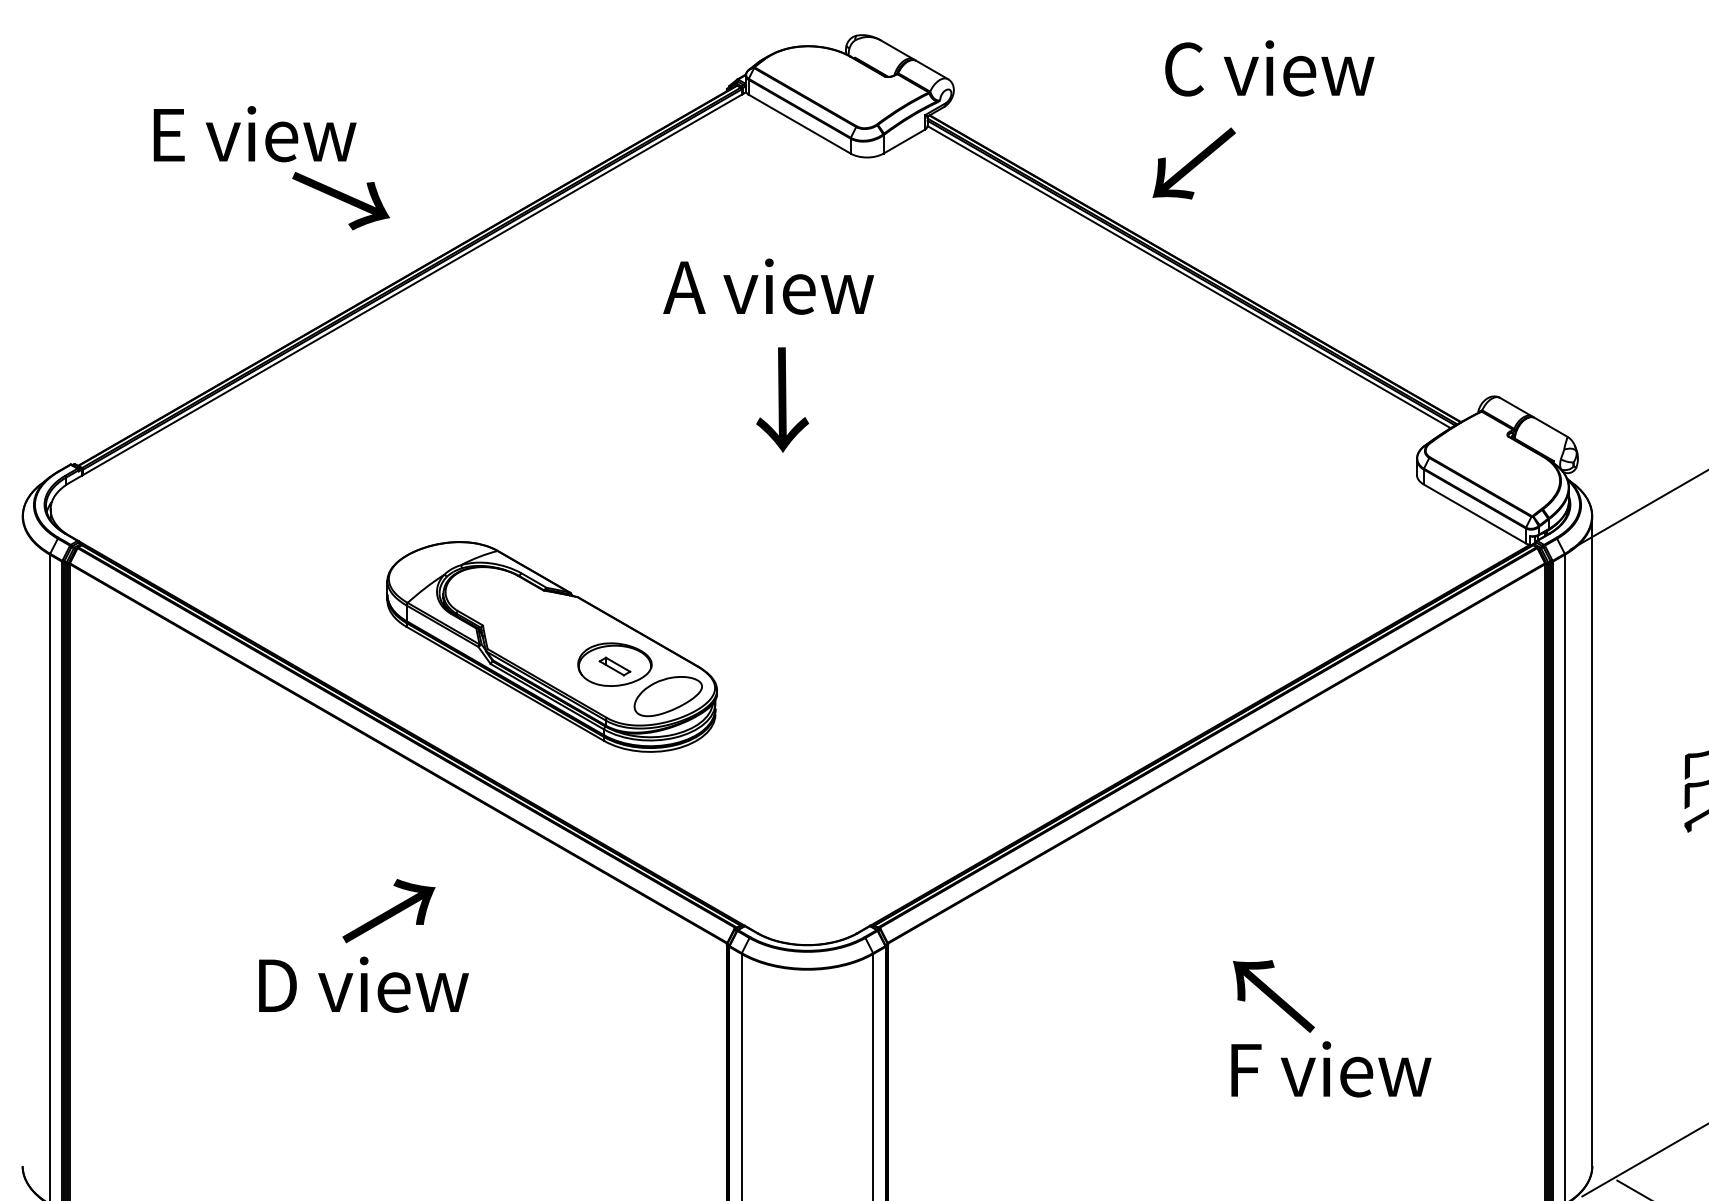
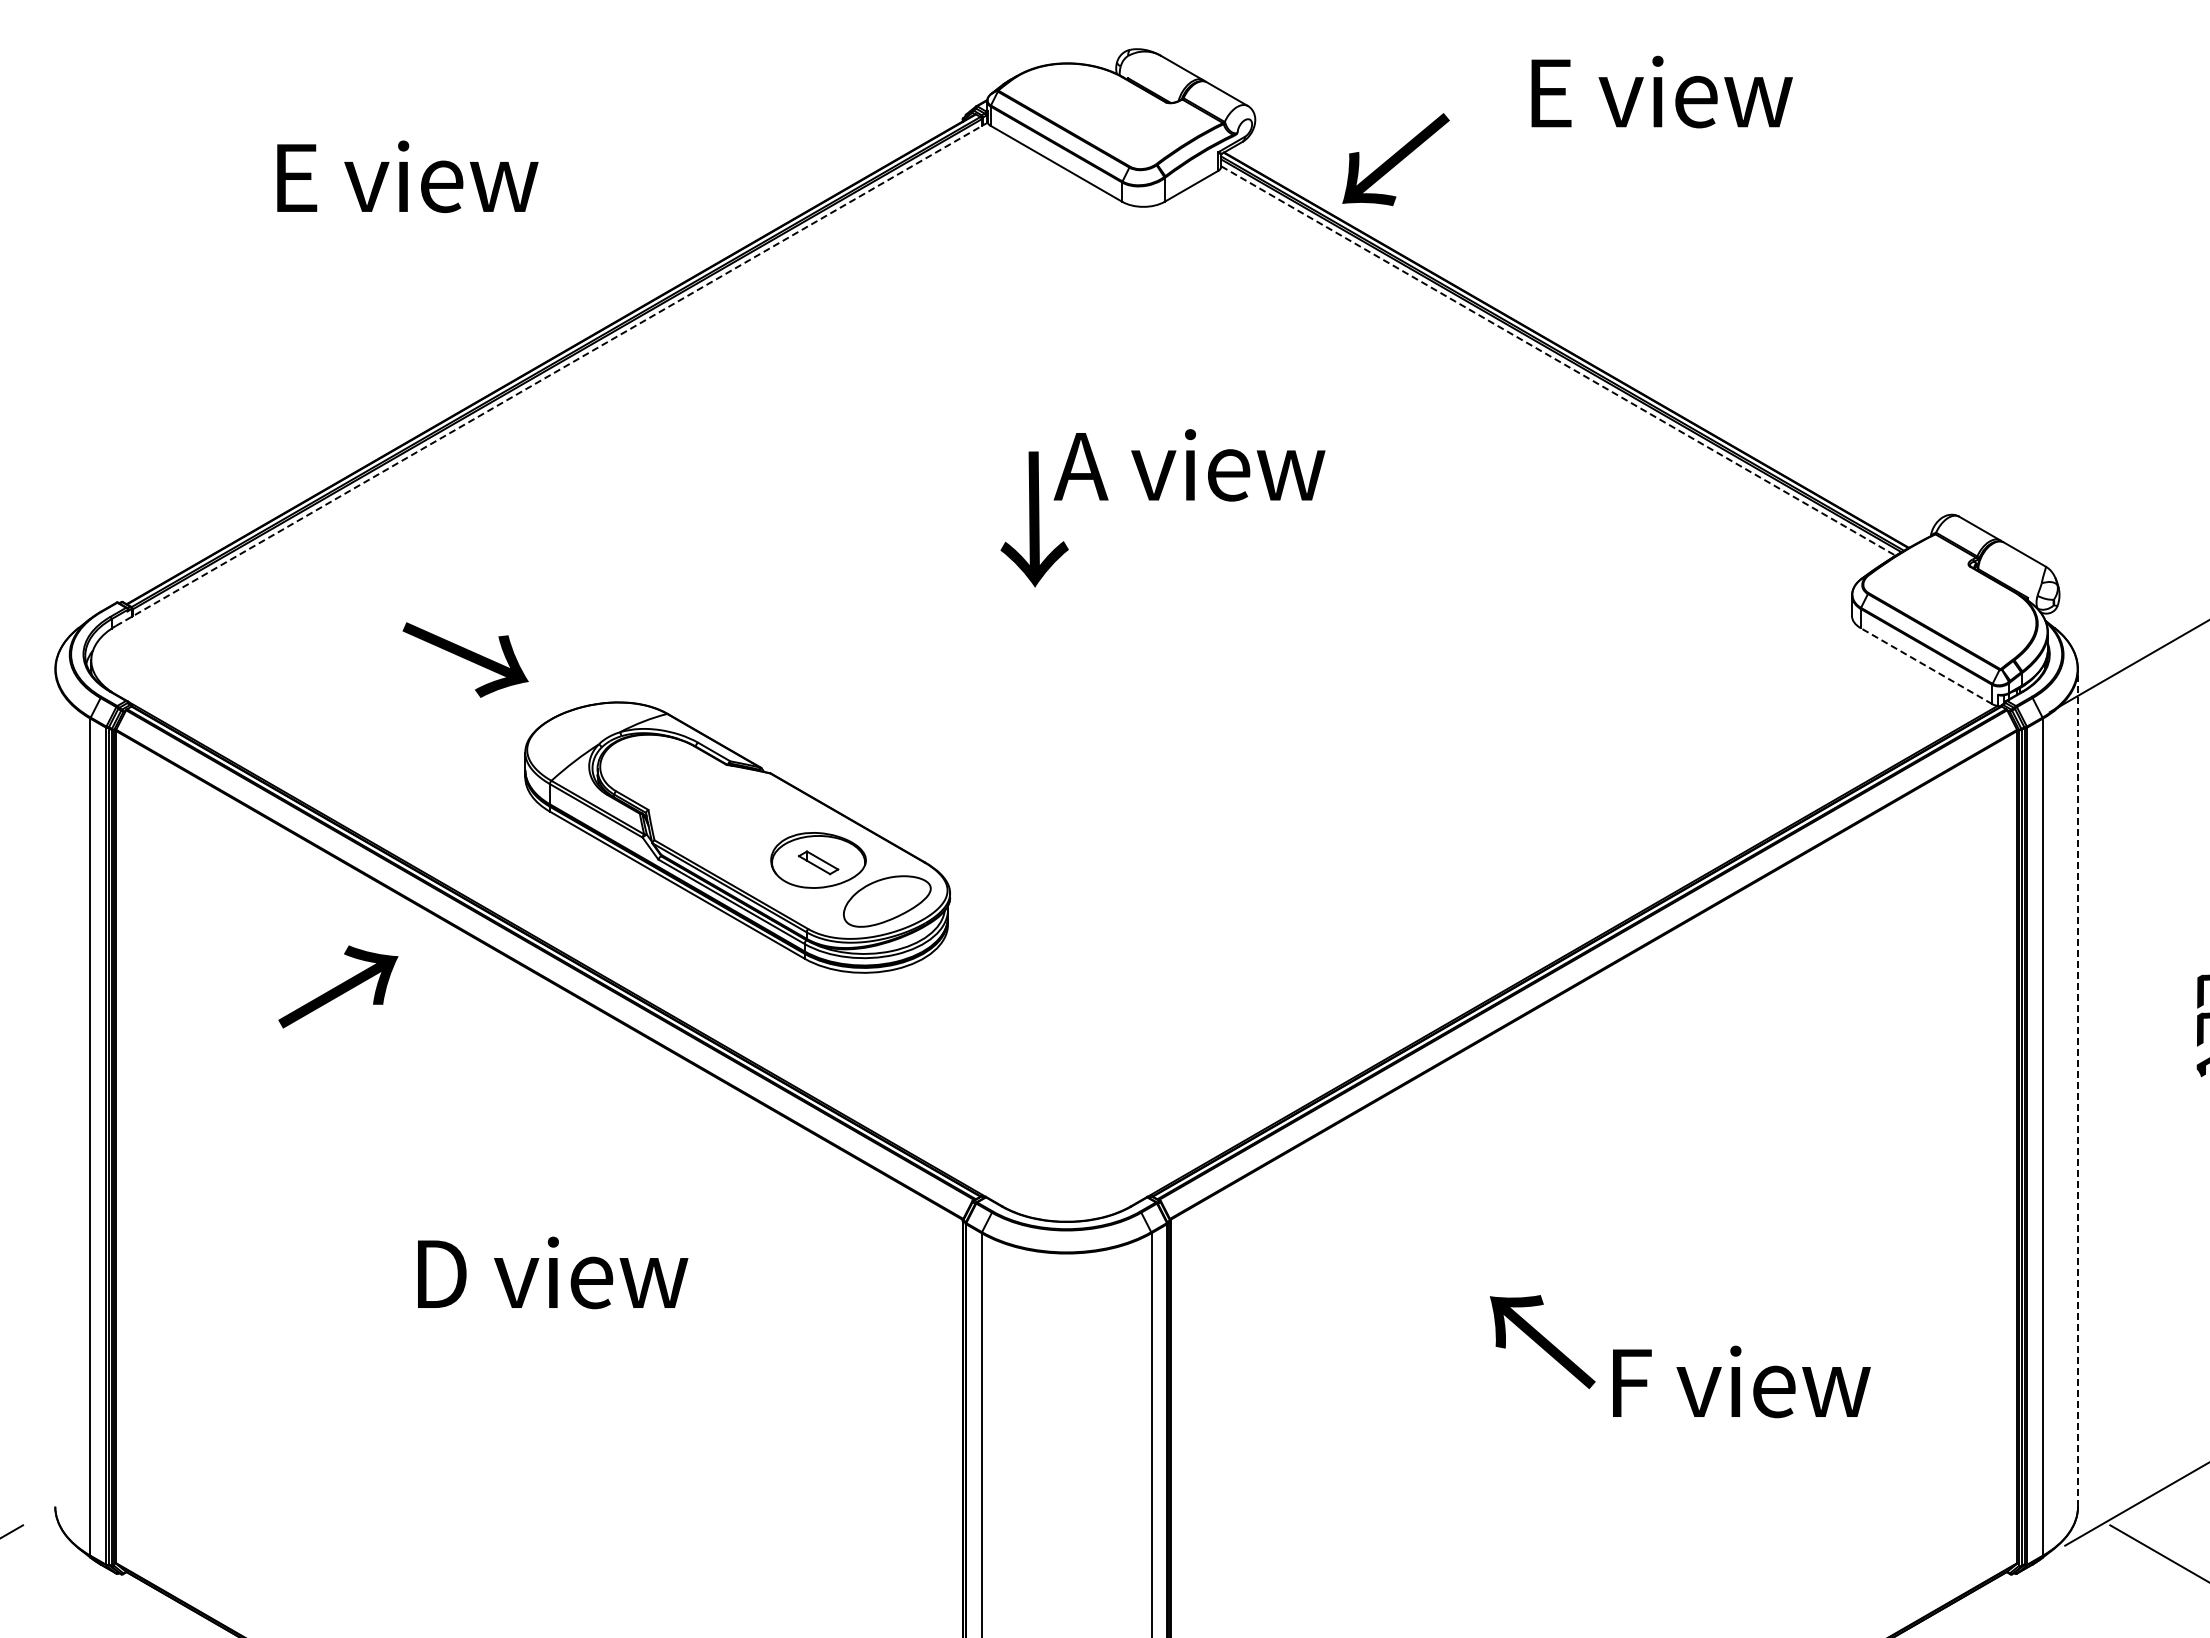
text: (1269, 67) -> (1662, 91), C view -> E view
text: (254, 133) -> (407, 176), moved
text: (1193, 163) -> (1395, 159), moved
text: (341, 200) -> (465, 659), moved
line: (1189, 277) -> (1558, 361), solid -> dashed
text: (768, 286) -> (1189, 465), moved
line: (408, 287) -> (552, 374), solid -> dashed
line: (1474, 514) -> (1926, 666), solid -> dashed
line: (1592, 841) -> (2078, 1088), solid -> dashed
text: (389, 910) -> (338, 986), moved
text: (364, 984) -> (553, 1272), moved
text: (1273, 996) -> (1542, 1342), moved

